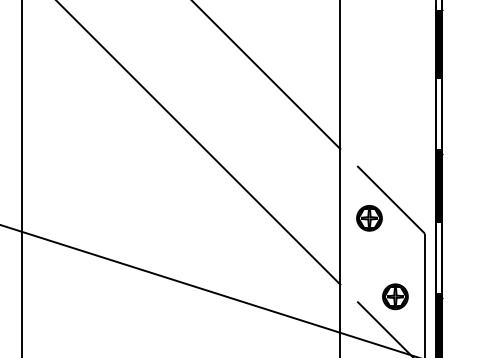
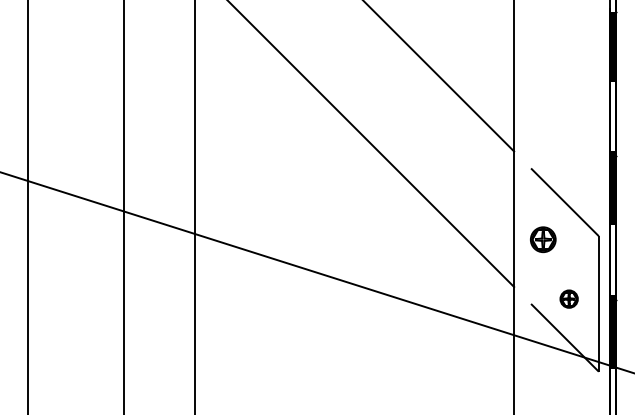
part: (369, 218) -> (543, 239), moved
part: (394, 296) -> (568, 298), size x0.7

